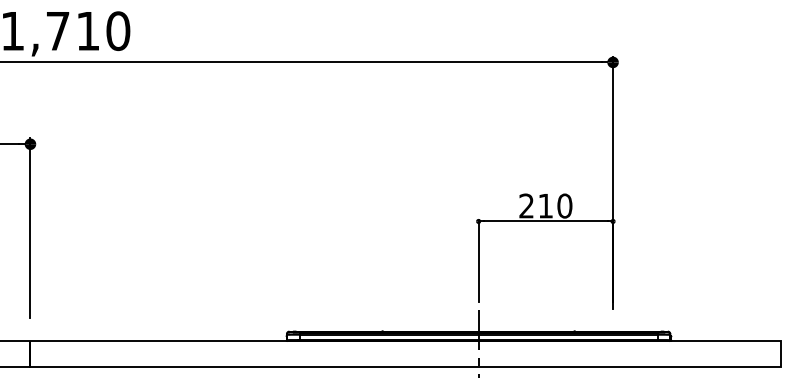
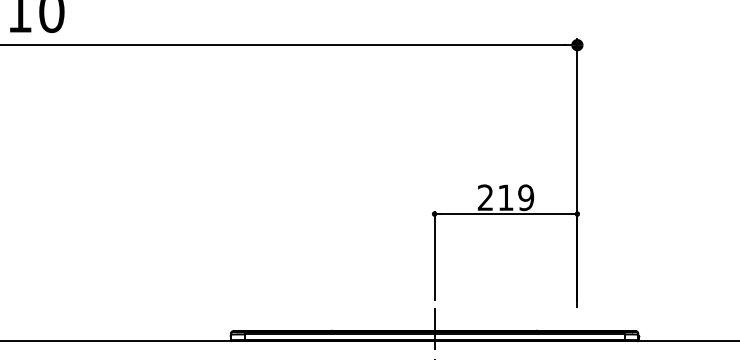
text: (564, 205) -> (525, 197), 210 -> 219

